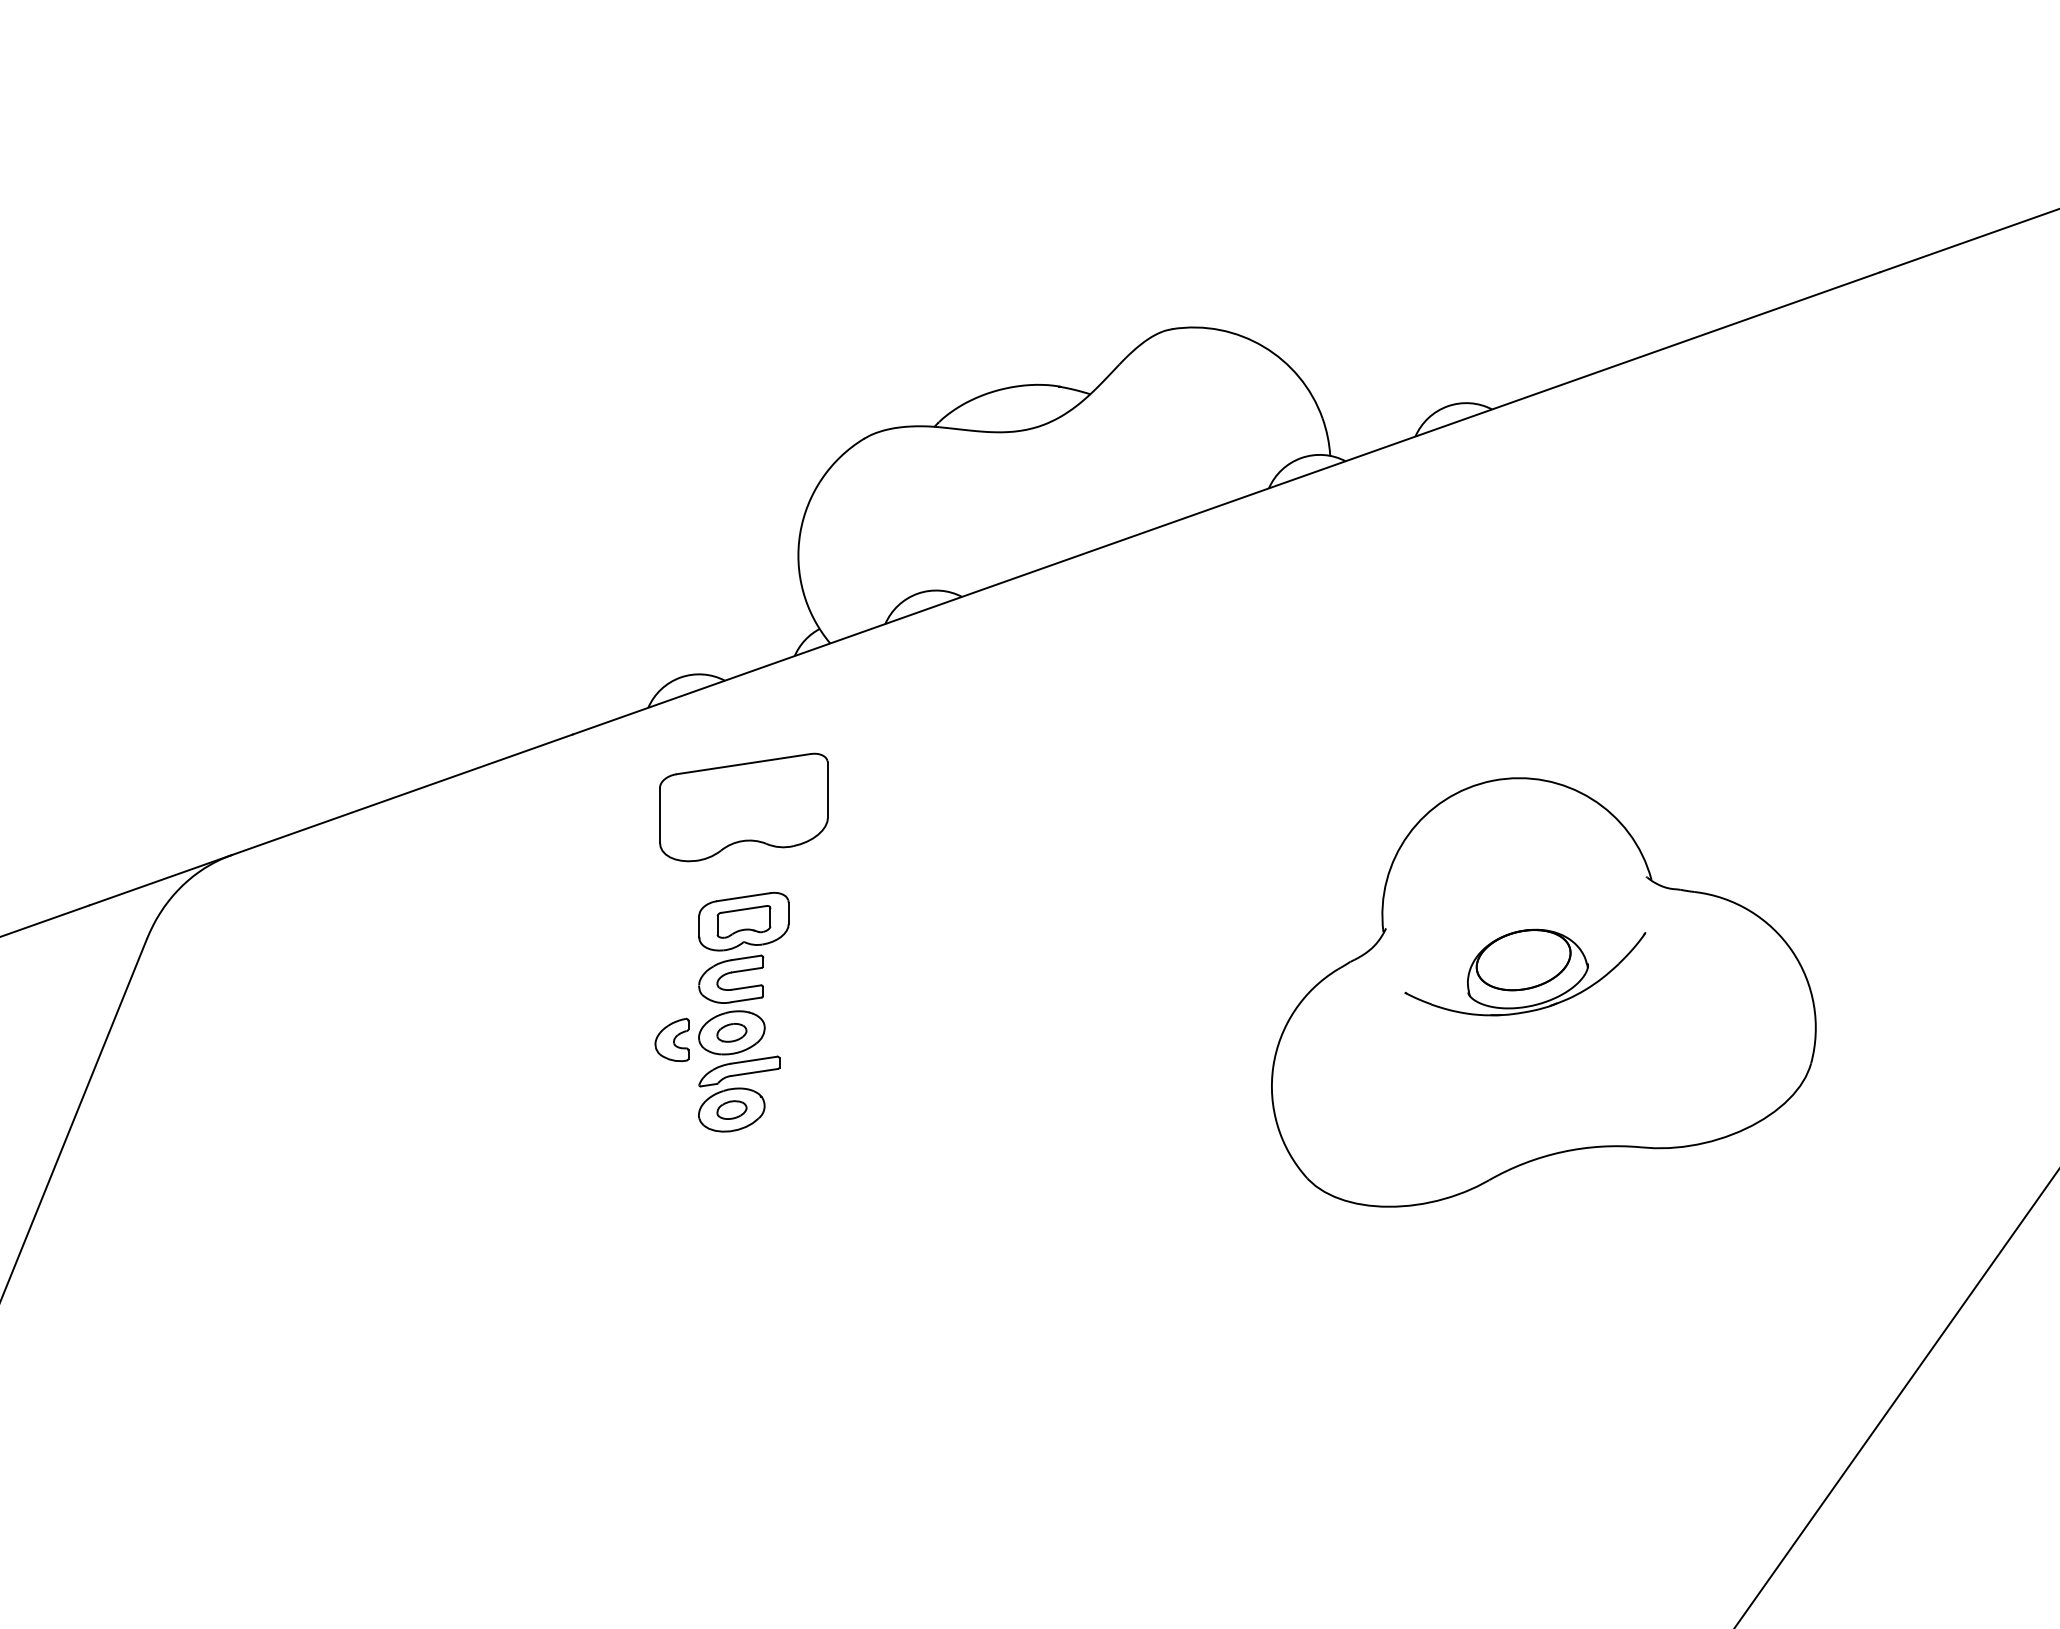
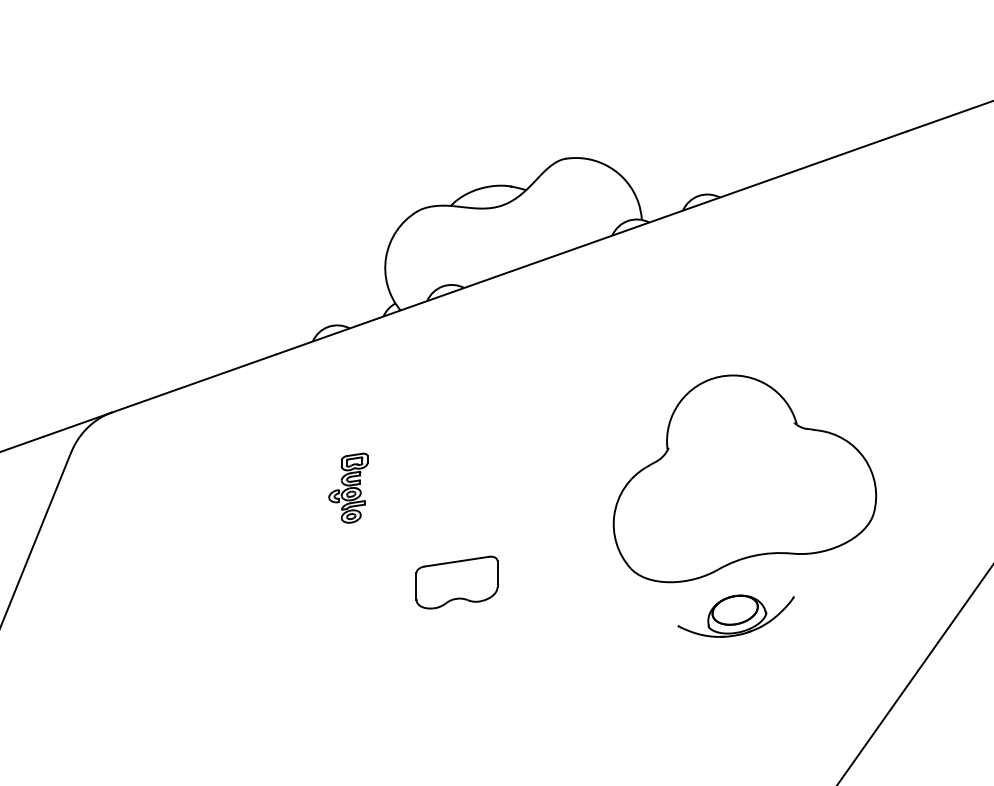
part: (742, 807) -> (456, 582), moved
part: (1524, 970) -> (735, 615), moved
part: (722, 1010) -> (348, 487), size x0.6

